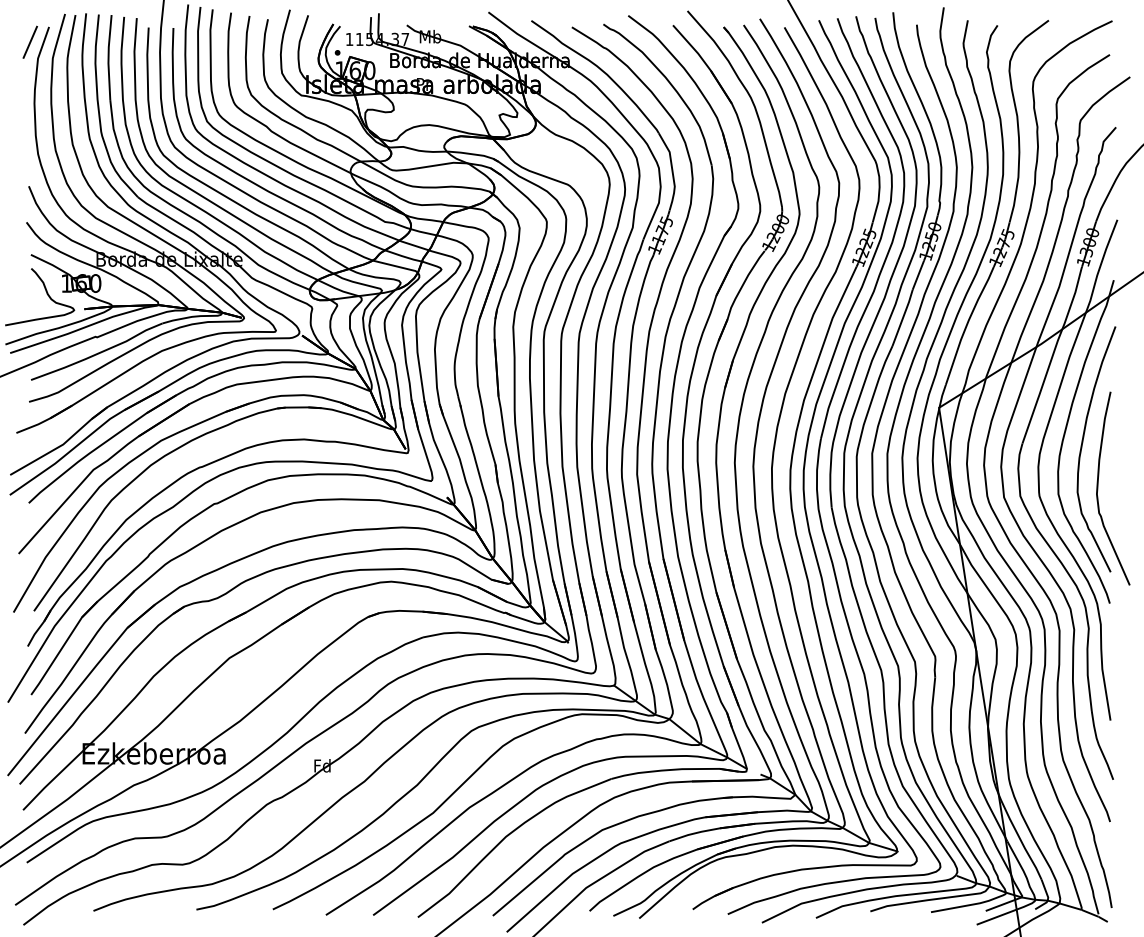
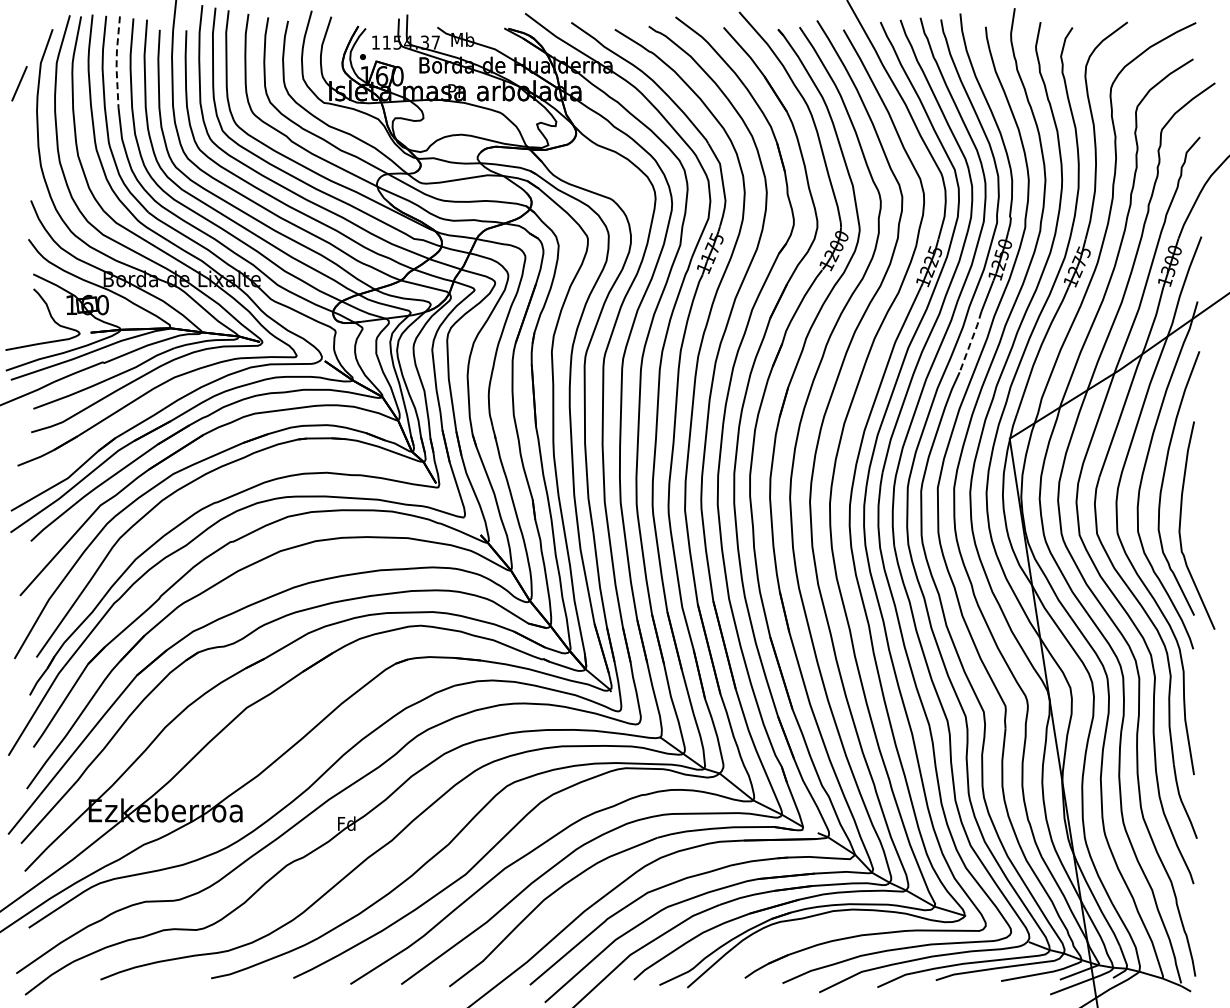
line: (30, 42) -> (19, 83), moved
line: (108, 57) -> (116, 62), solid -> dashed
line: (903, 317) -> (971, 341), solid -> dashed

